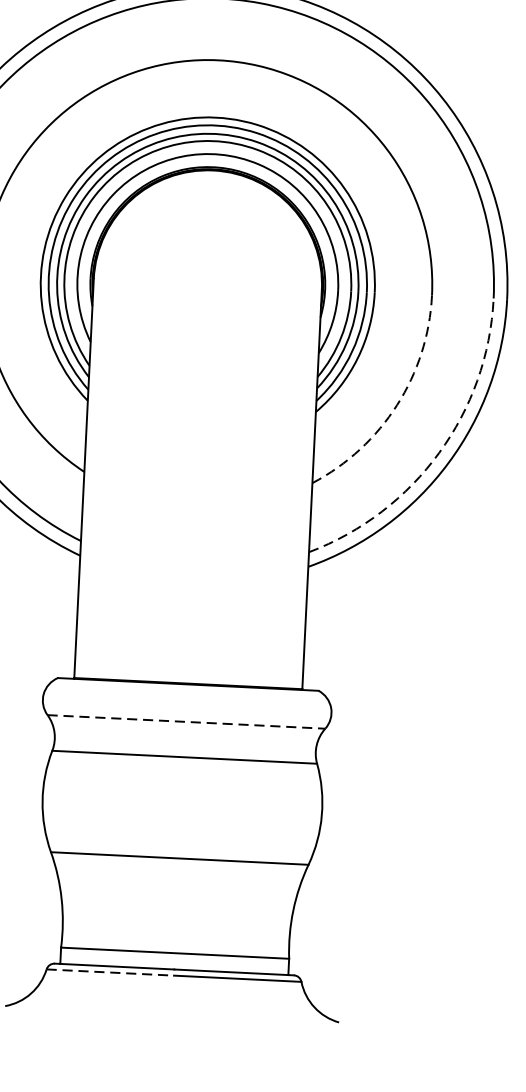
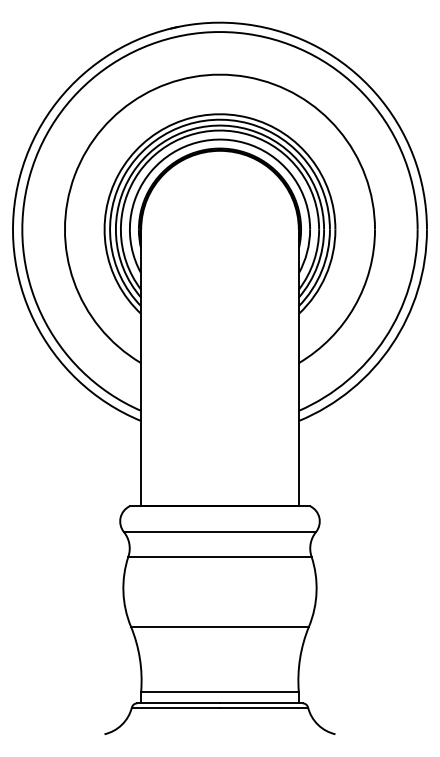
arc: (396, 405) -> (354, 306), dashed -> solid
arc: (439, 453) -> (385, 338), dashed -> solid
line: (187, 722) -> (220, 532), dashed -> solid
line: (111, 972) -> (176, 707), dashed -> solid

